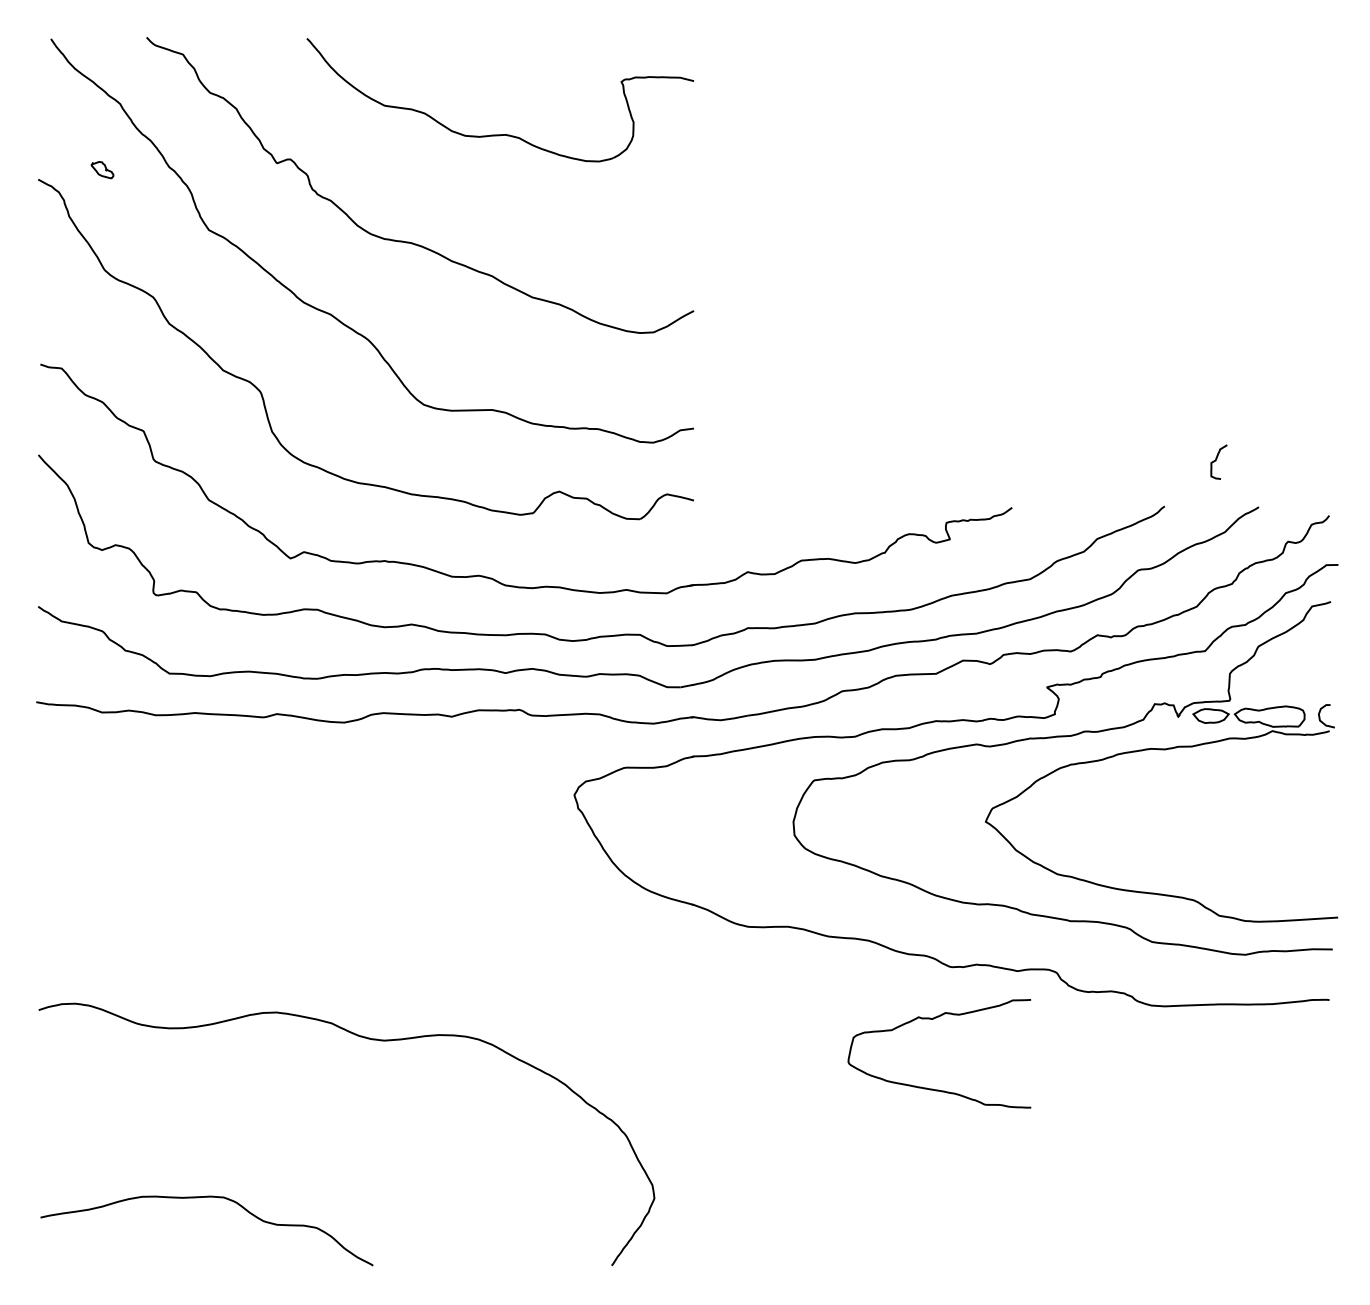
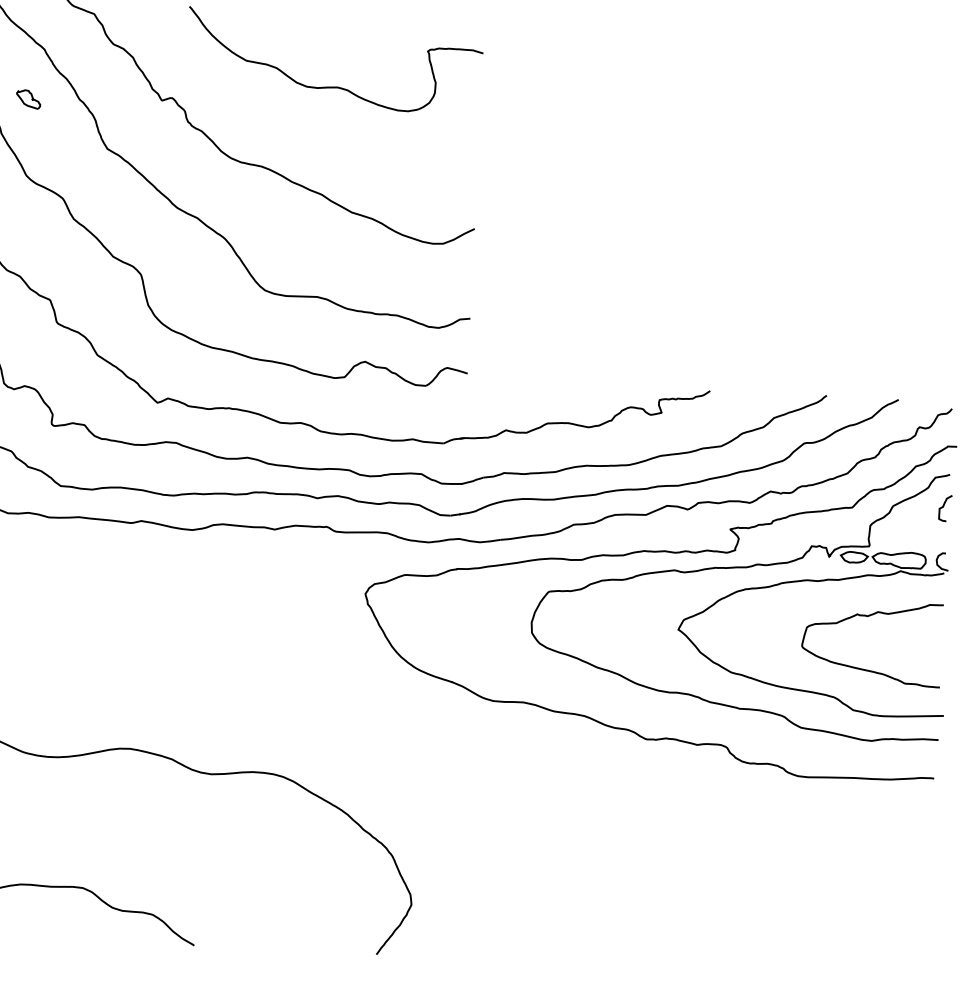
part: (102, 169) -> (28, 98), size x1.43
curve: (1216, 460) -> (943, 507), moved
curve: (934, 1019) -> (869, 616), moved

